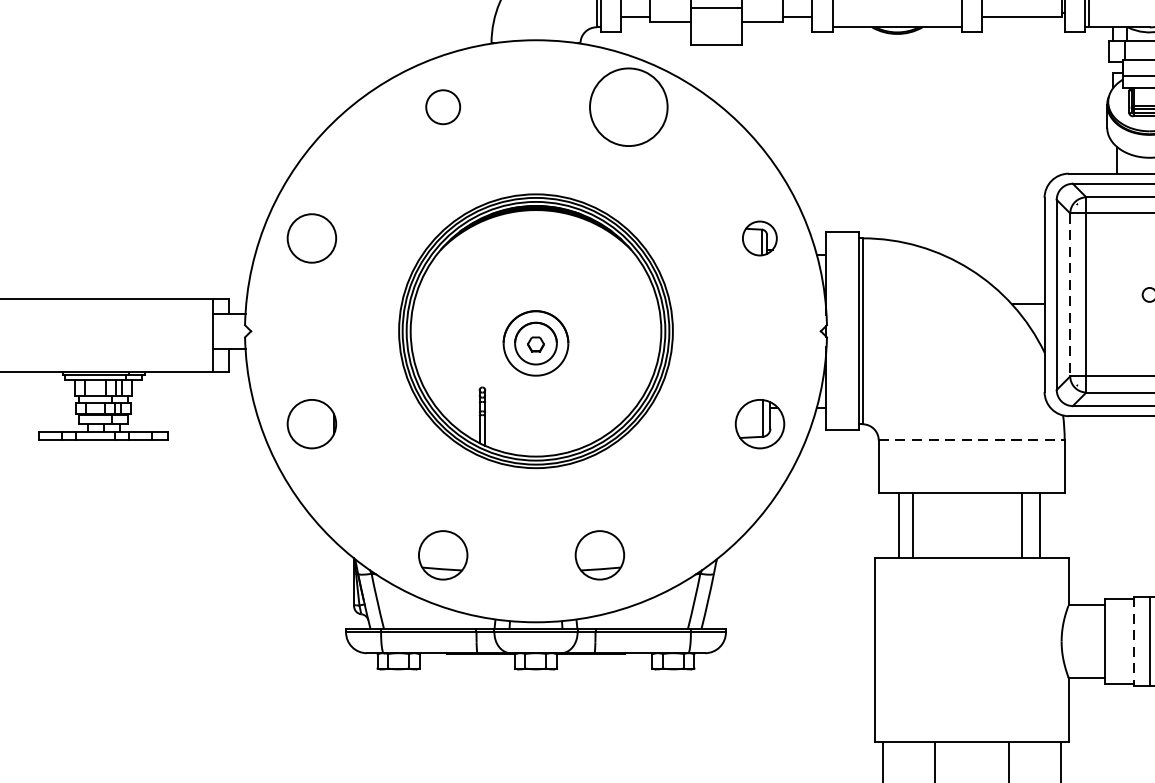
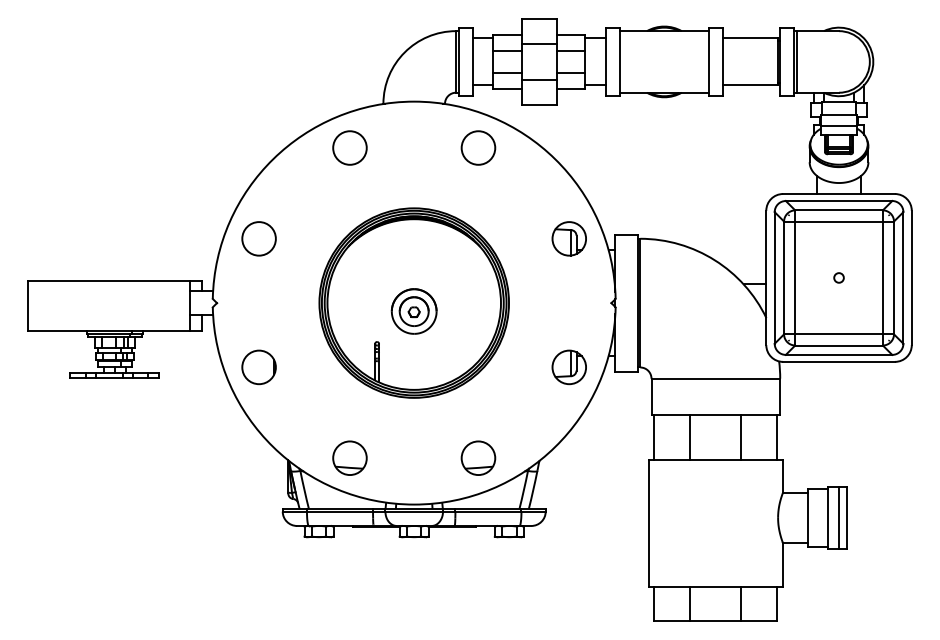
circle: (442, 106) -> (349, 147), size x1.43
circle: (628, 106) -> (478, 147), size x0.62
part: (758, 237) -> (568, 238), size x1.43
line: (1070, 295) -> (784, 278), dashed -> solid
line: (972, 440) -> (716, 378), dashed -> solid
line: (898, 525) -> (690, 437), moved
line: (913, 525) -> (654, 437), moved
line: (1021, 525) -> (777, 437), moved
line: (1040, 525) -> (741, 437), moved
part: (599, 554) -> (478, 457), moved
line: (1132, 640) -> (827, 517), dashed -> solid

